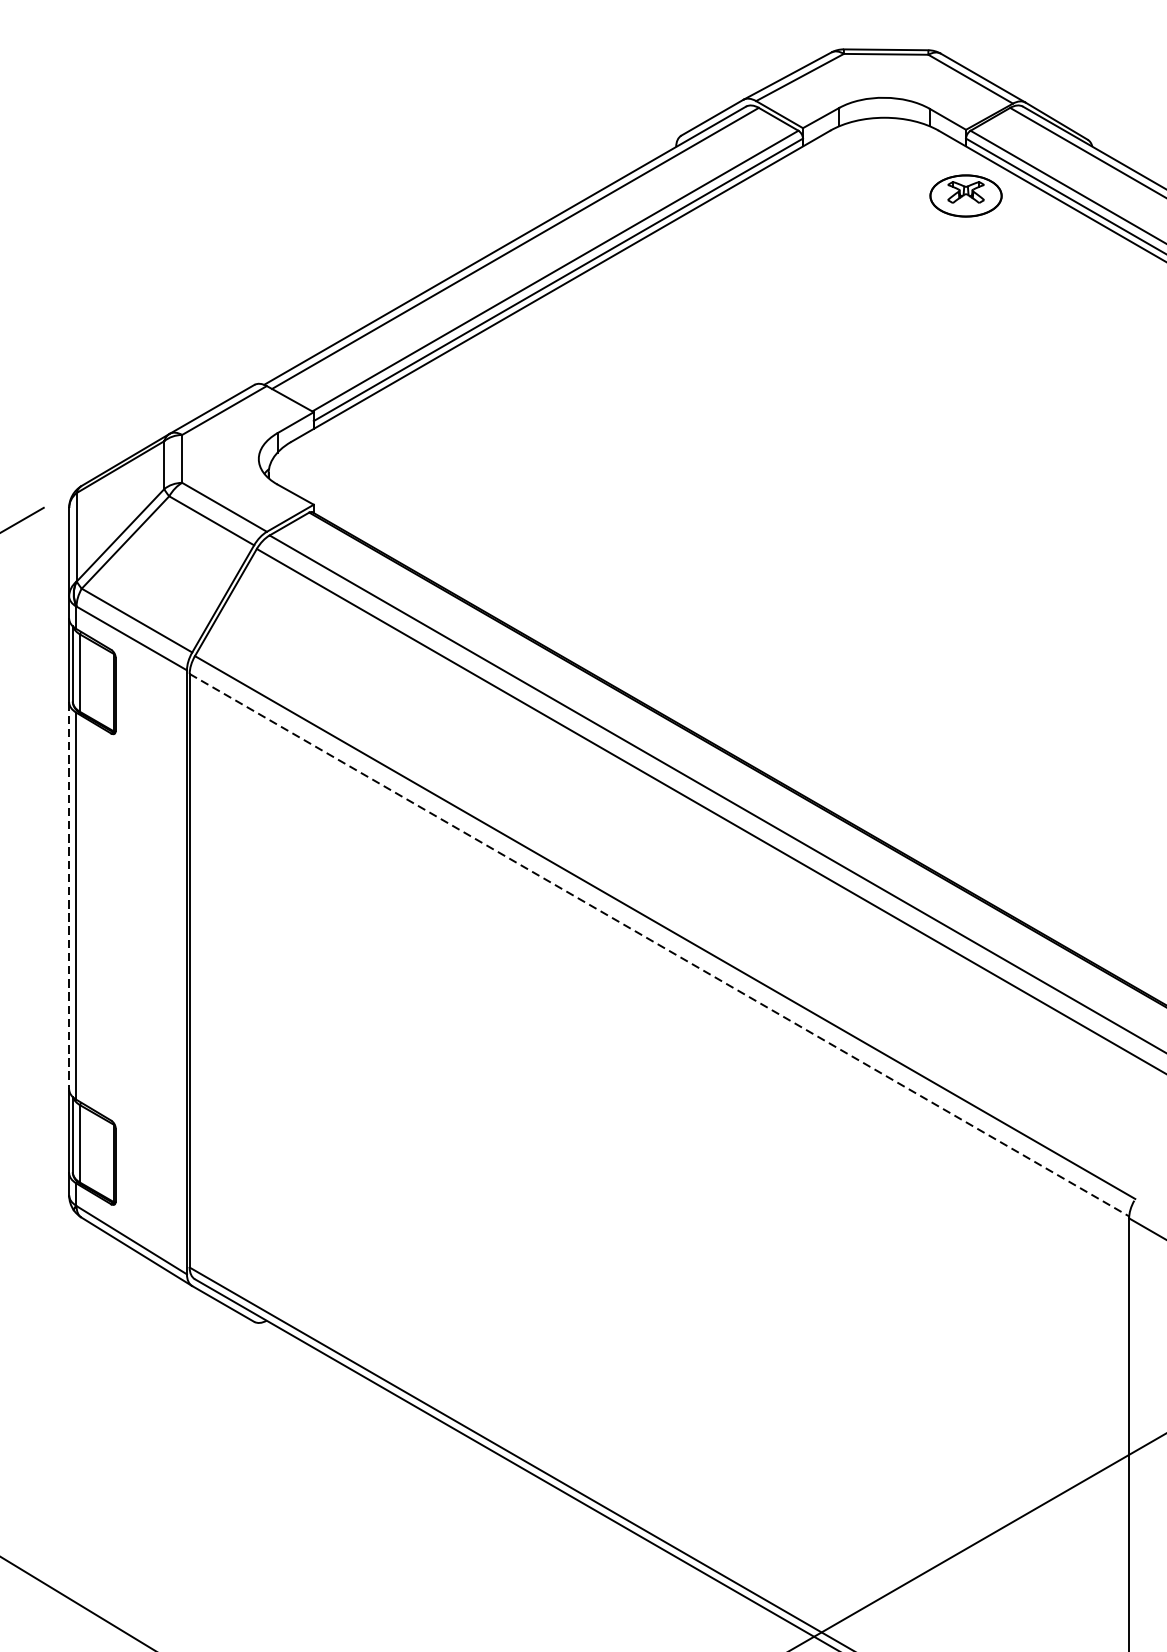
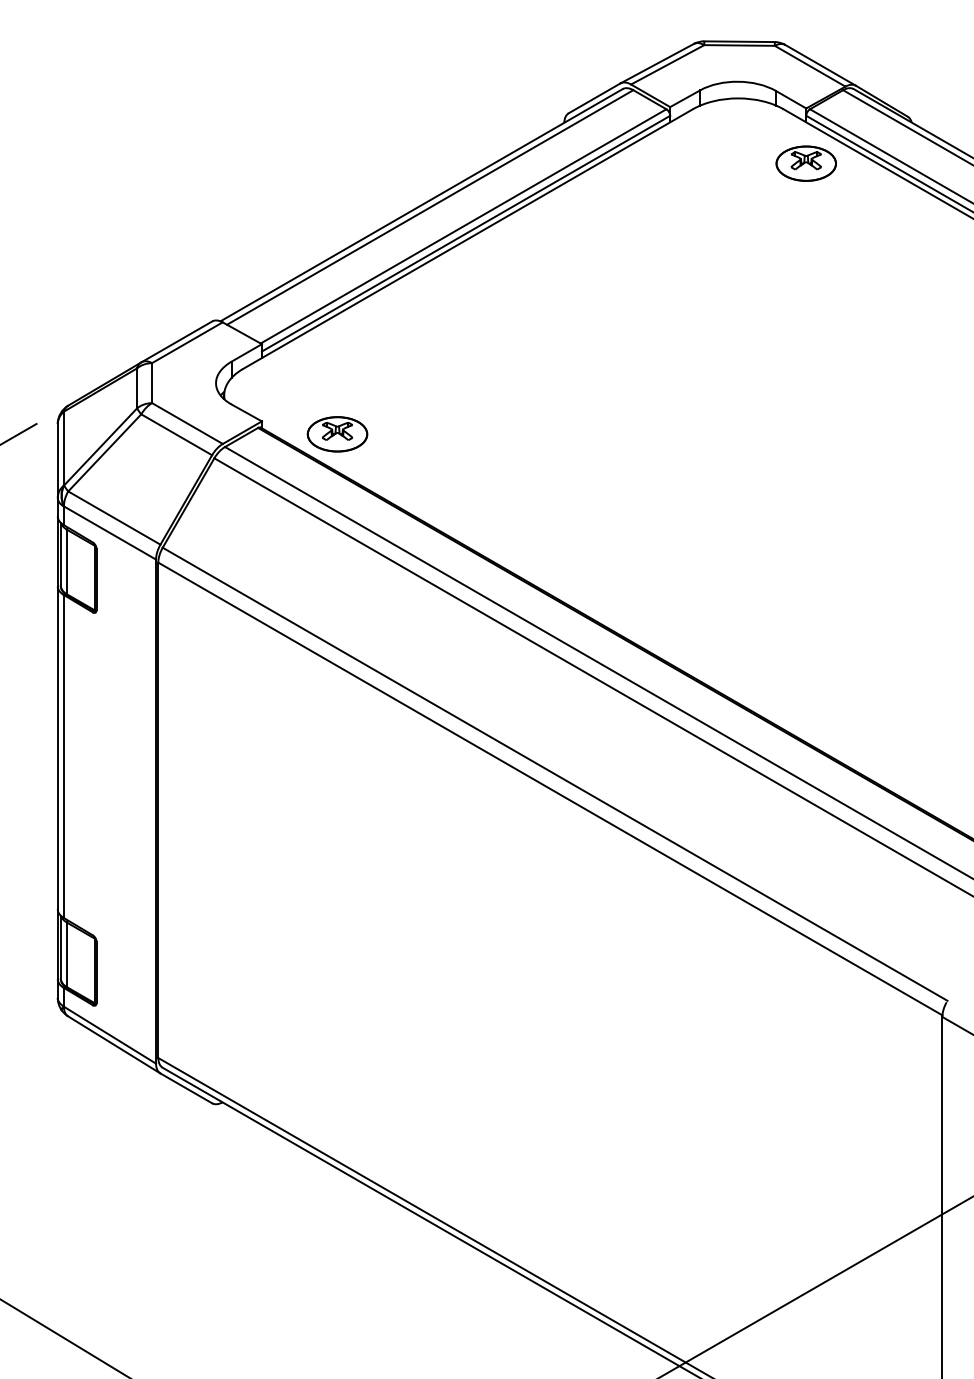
part: (404, 520) -> (337, 434), added
line: (68, 895) -> (57, 747), dashed -> solid
line: (659, 944) -> (550, 788), dashed -> solid

